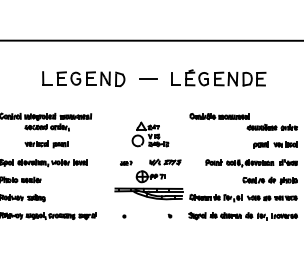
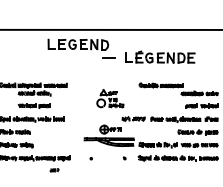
part: (83, 79) -> (78, 45), moved
part: (165, 161) -> (133, 118), moved
part: (126, 162) -> (54, 169), moved

